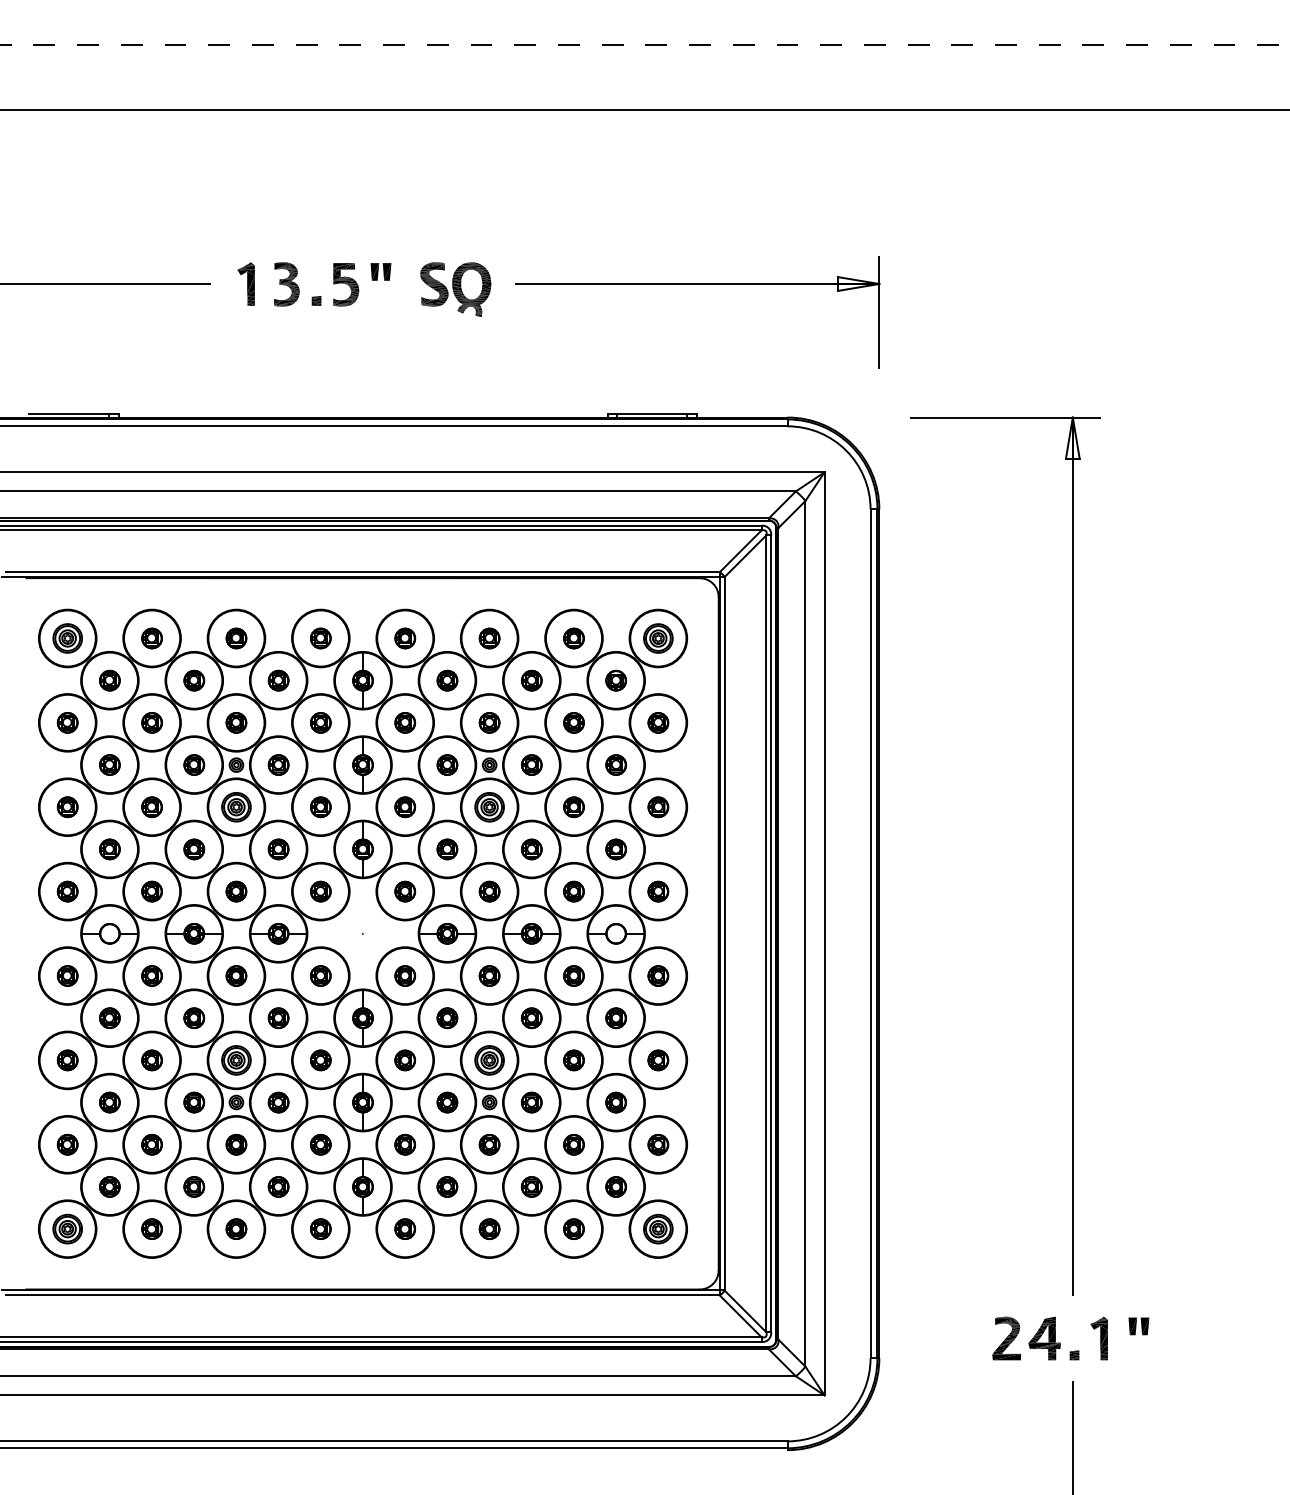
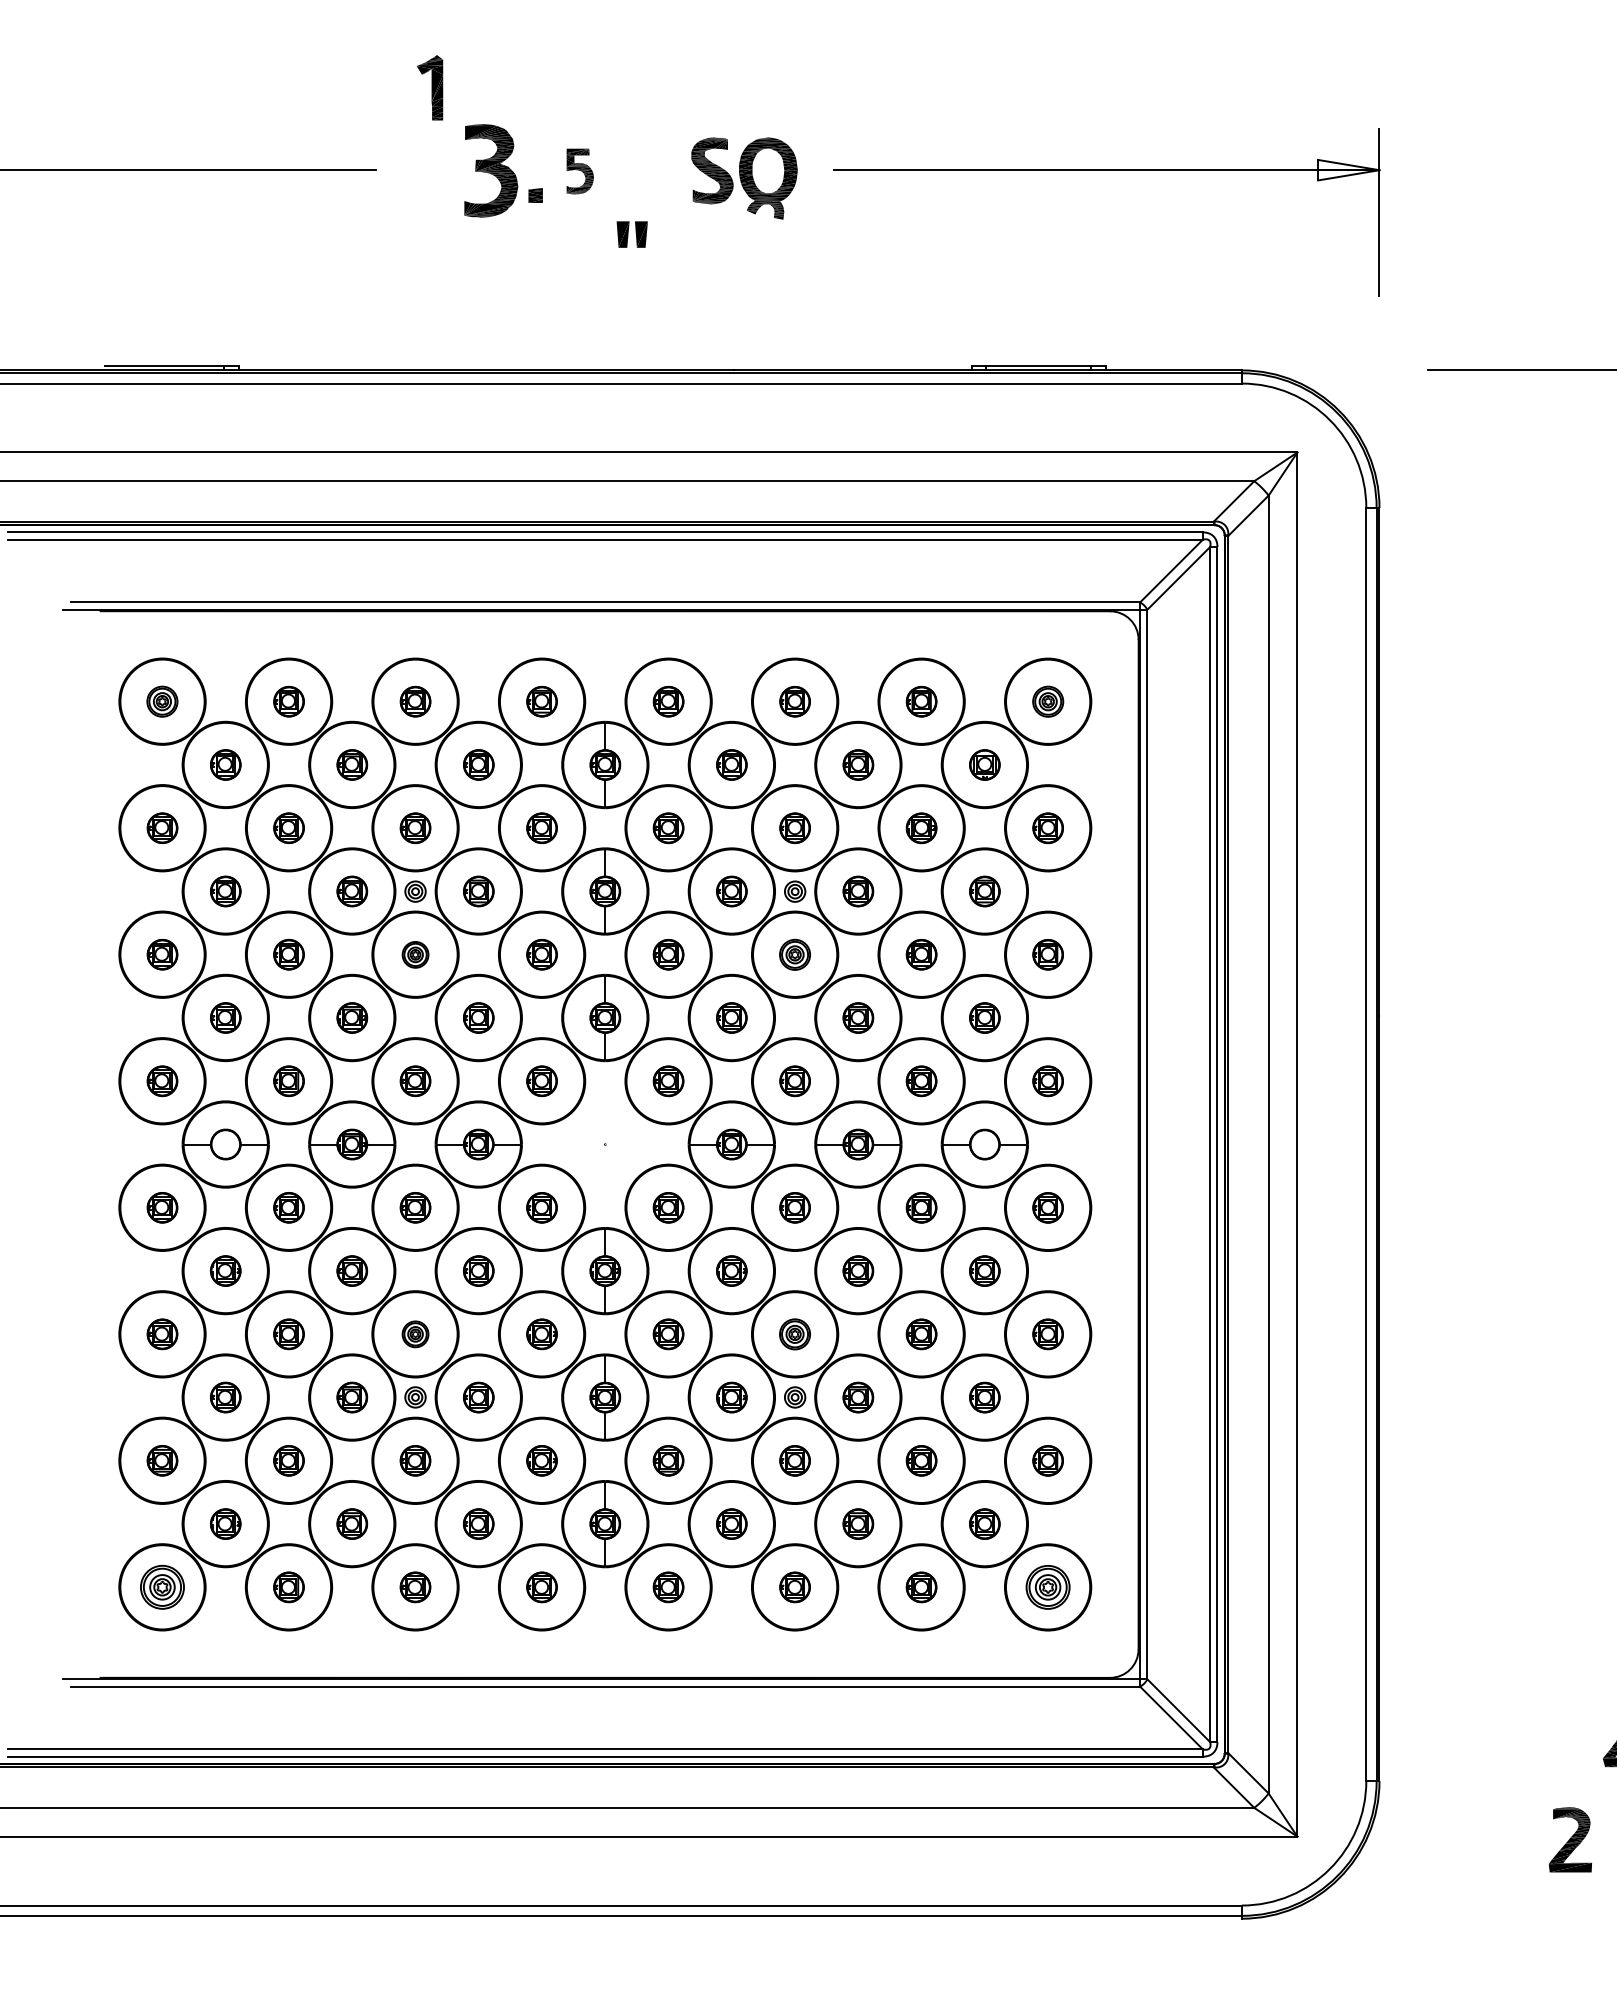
part: (380, 271) -> (631, 233), moved
part: (245, 283) -> (429, 86), moved
part: (286, 284) -> (490, 170), size x1.4
part: (346, 284) -> (580, 170), size x0.7
part: (67, 638) -> (162, 701), size x0.7
part: (658, 638) -> (1048, 701), size x0.7
part: (236, 807) -> (415, 955), size x0.6
part: (489, 807) -> (794, 955), size x0.7
part: (236, 1060) -> (415, 1334), size x0.6
part: (489, 1060) -> (794, 1334), size x0.7
part: (1006, 1338) -> (1570, 1839), moved

